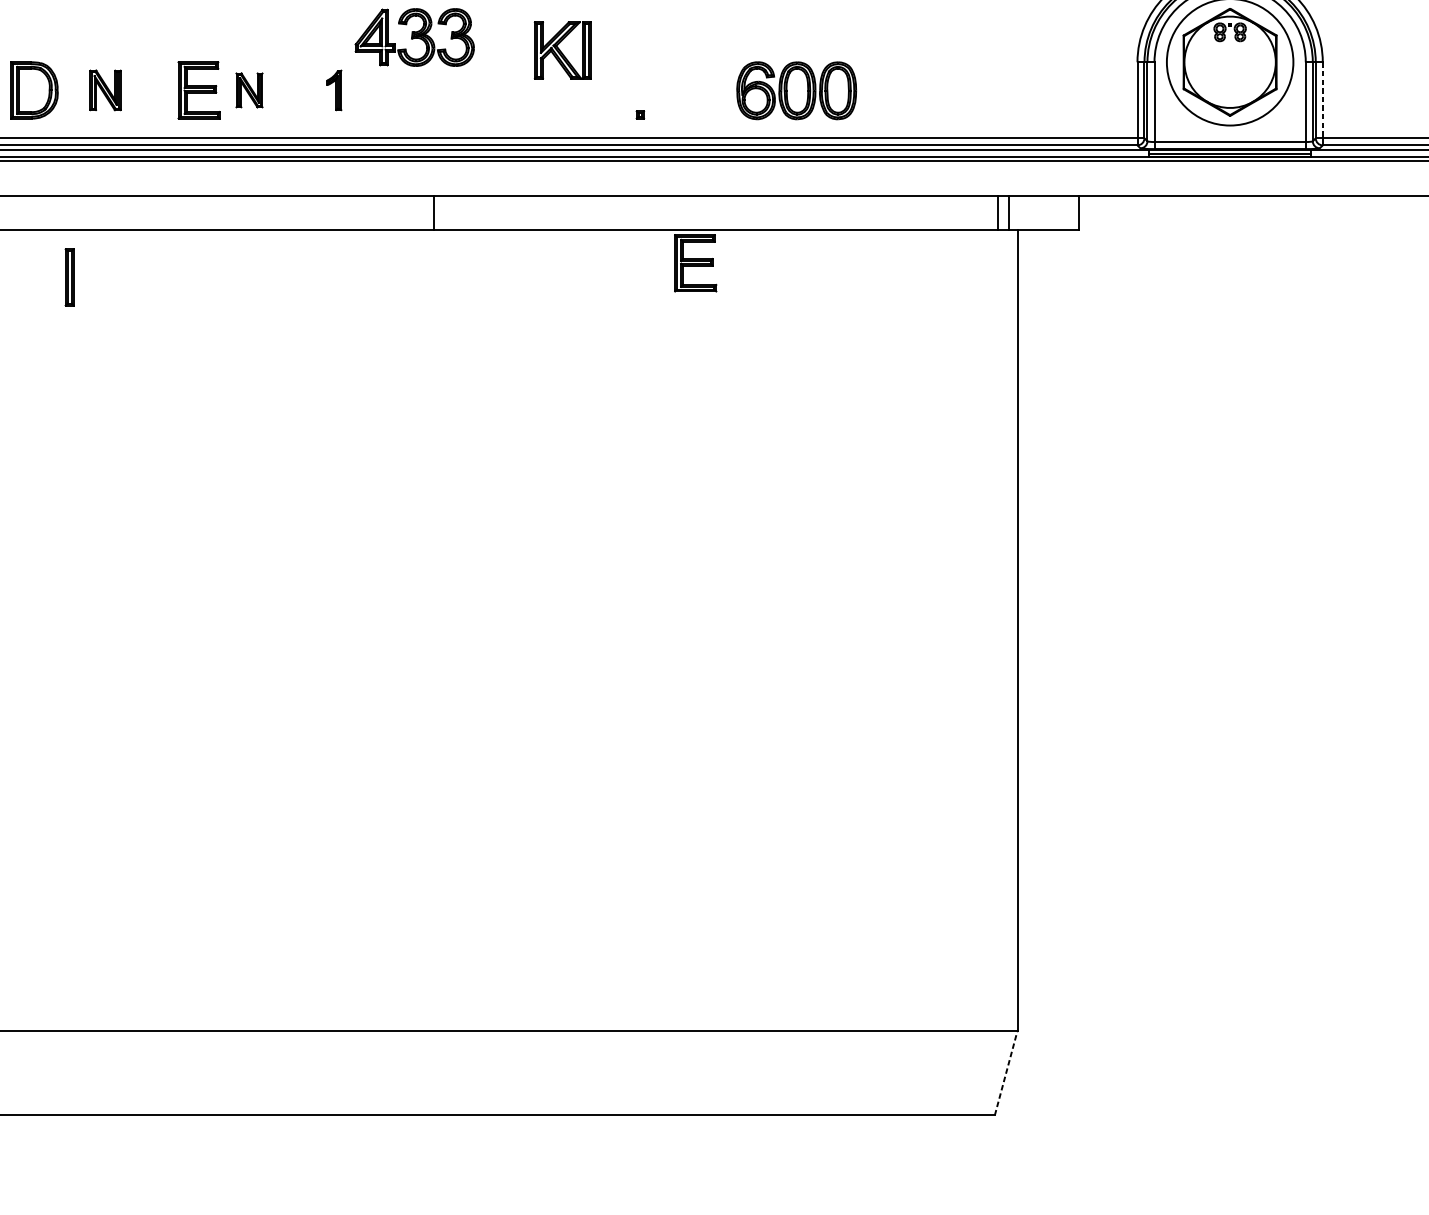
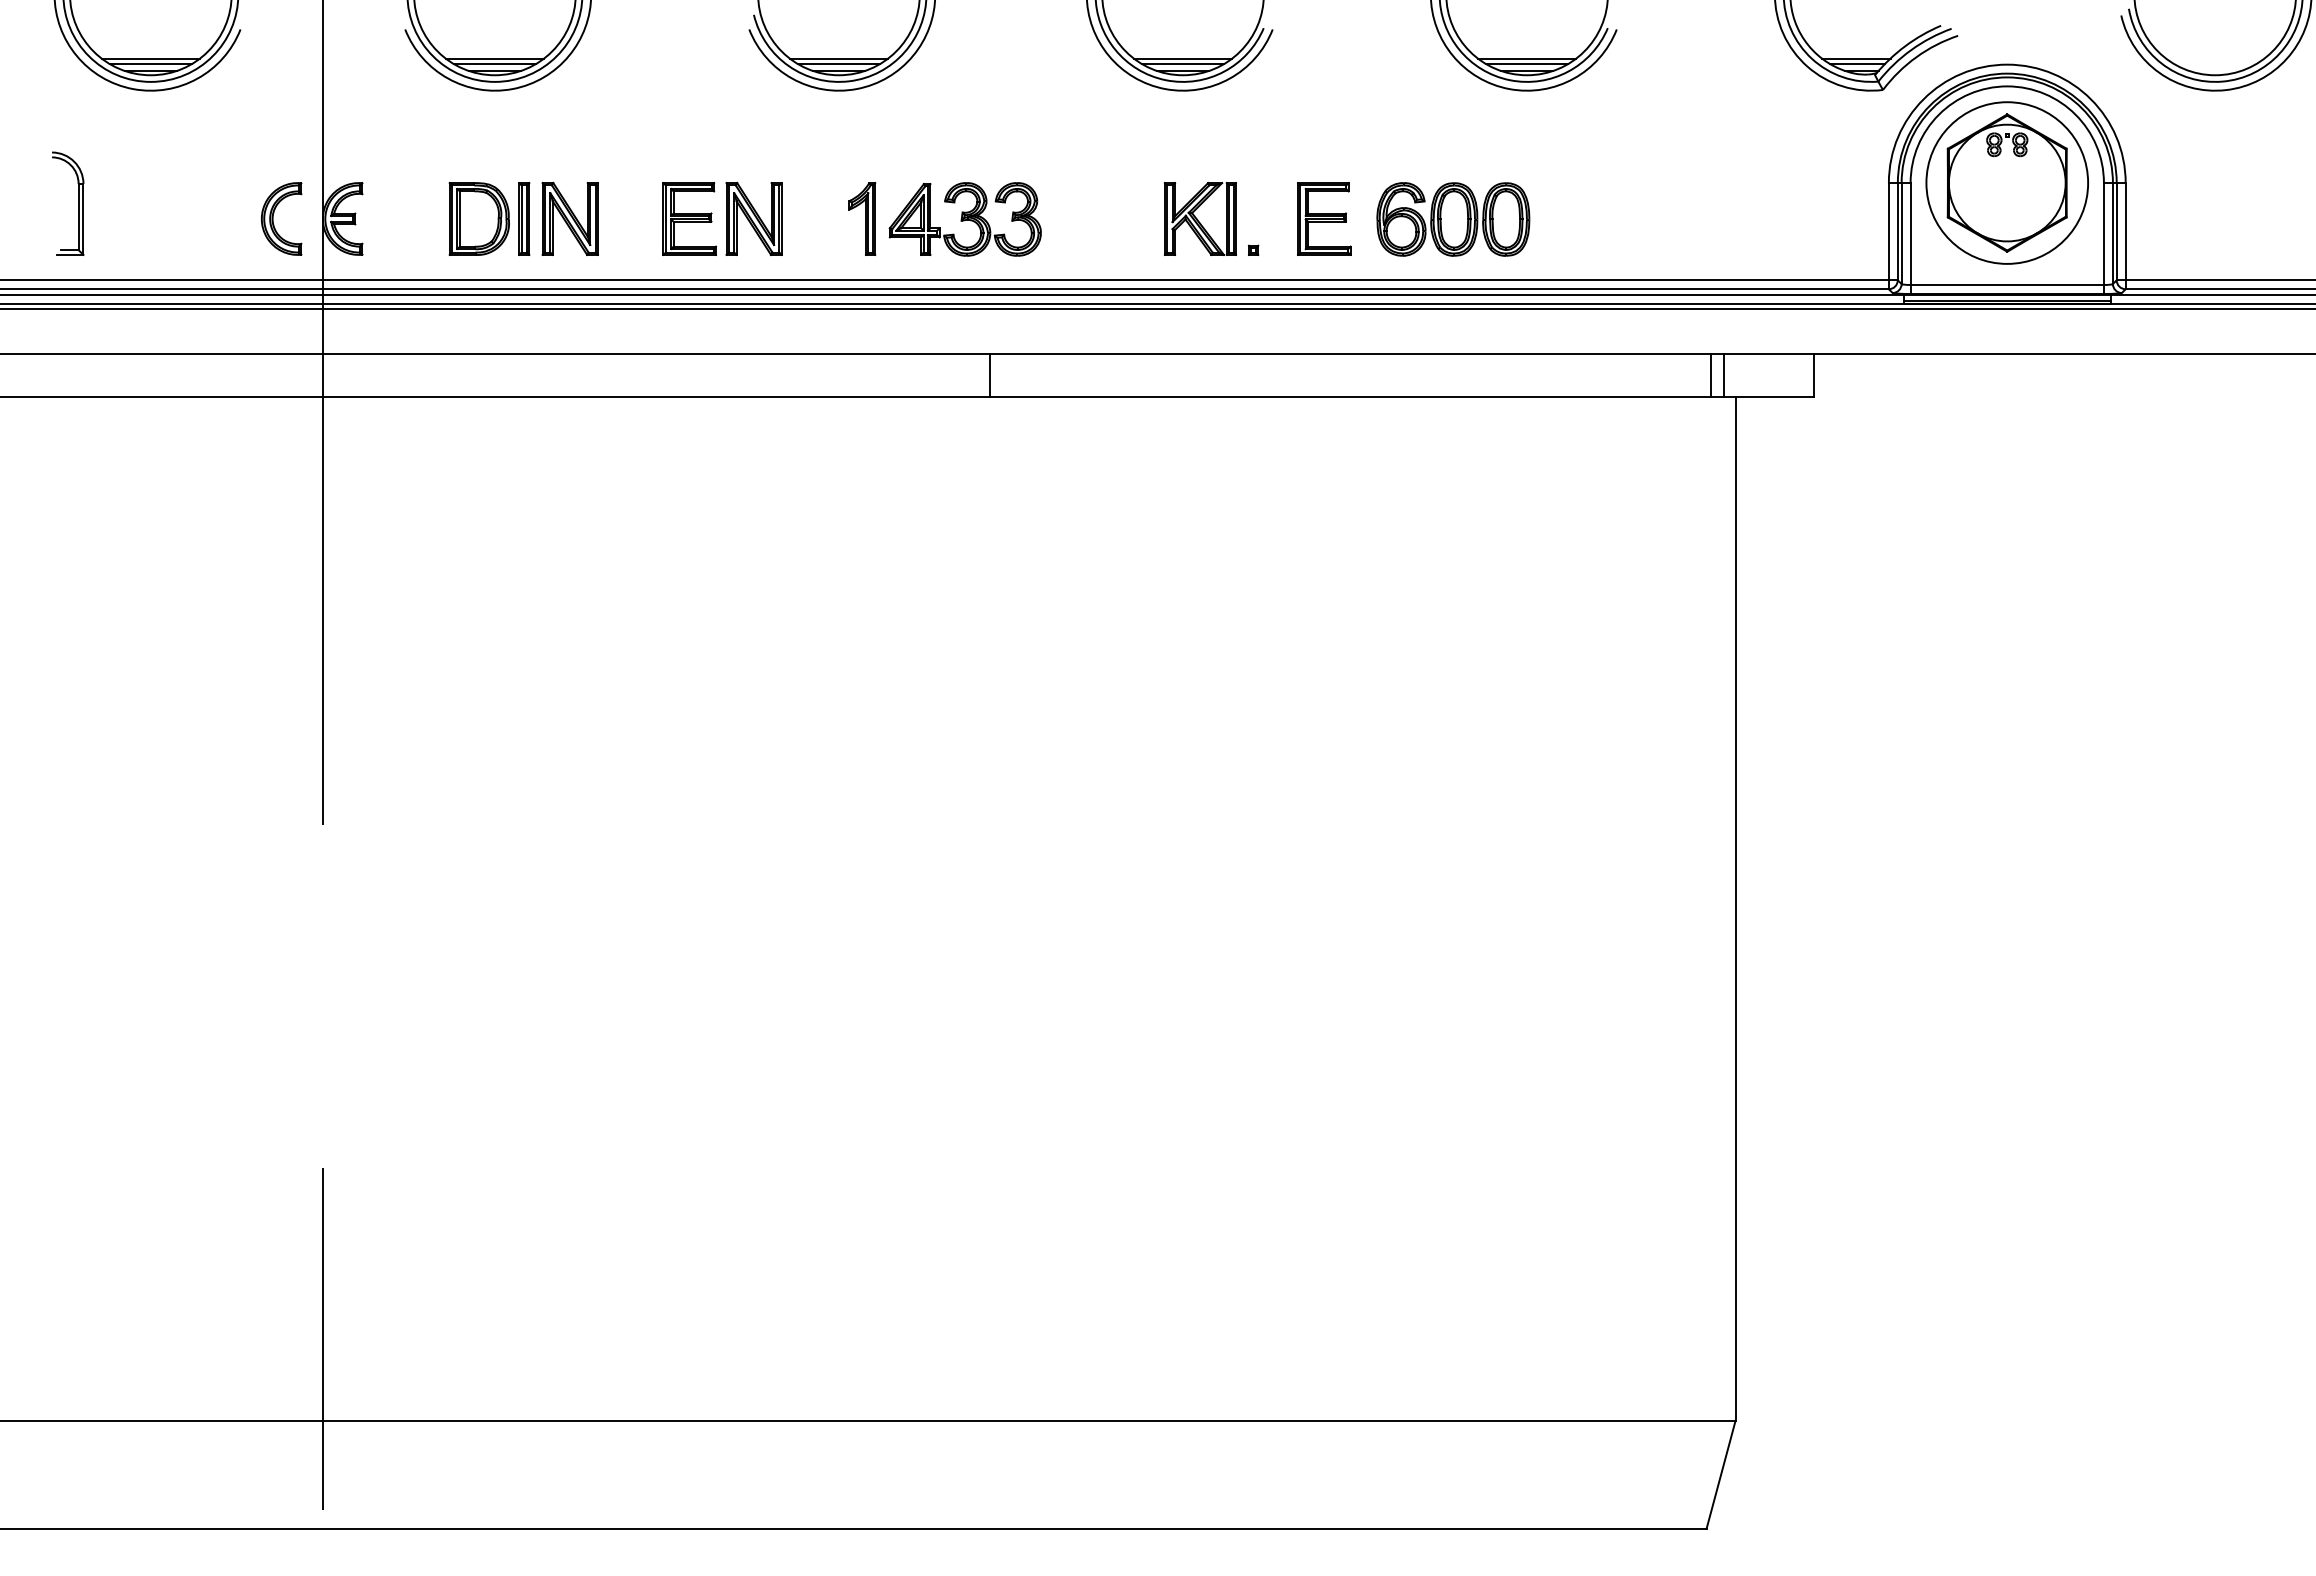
part: (414, 37) -> (964, 219), moved
part: (562, 50) -> (1199, 218), moved
part: (105, 90) -> (569, 218), size x1.43
part: (249, 90) -> (753, 218), size x1.67
part: (334, 90) -> (862, 218), size x1.43
line: (1322, 100) -> (2125, 231), dashed -> solid
part: (695, 262) -> (1324, 218), moved
part: (69, 277) -> (524, 218), moved
line: (1006, 1072) -> (1721, 1474), dashed -> solid

